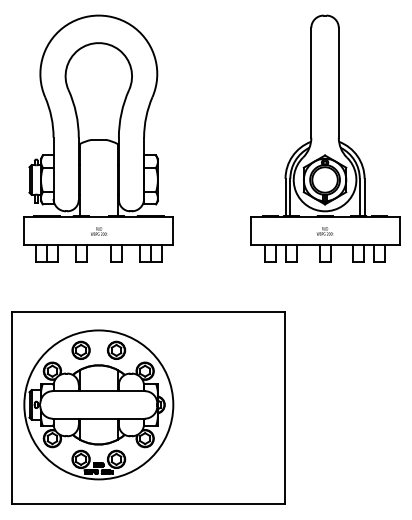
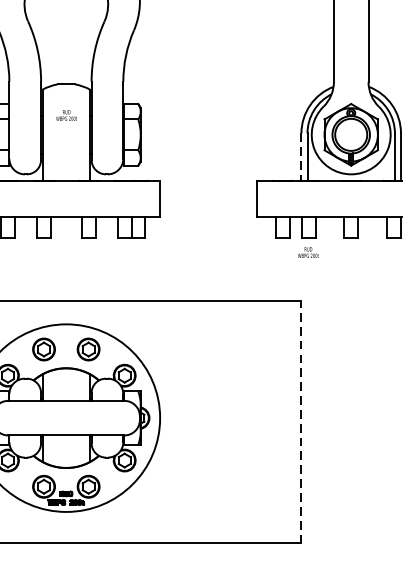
line: (285, 197) -> (301, 156), solid -> dashed
text: (99, 231) -> (67, 115), moved
text: (324, 231) -> (307, 252), moved
line: (284, 407) -> (300, 421), solid -> dashed

